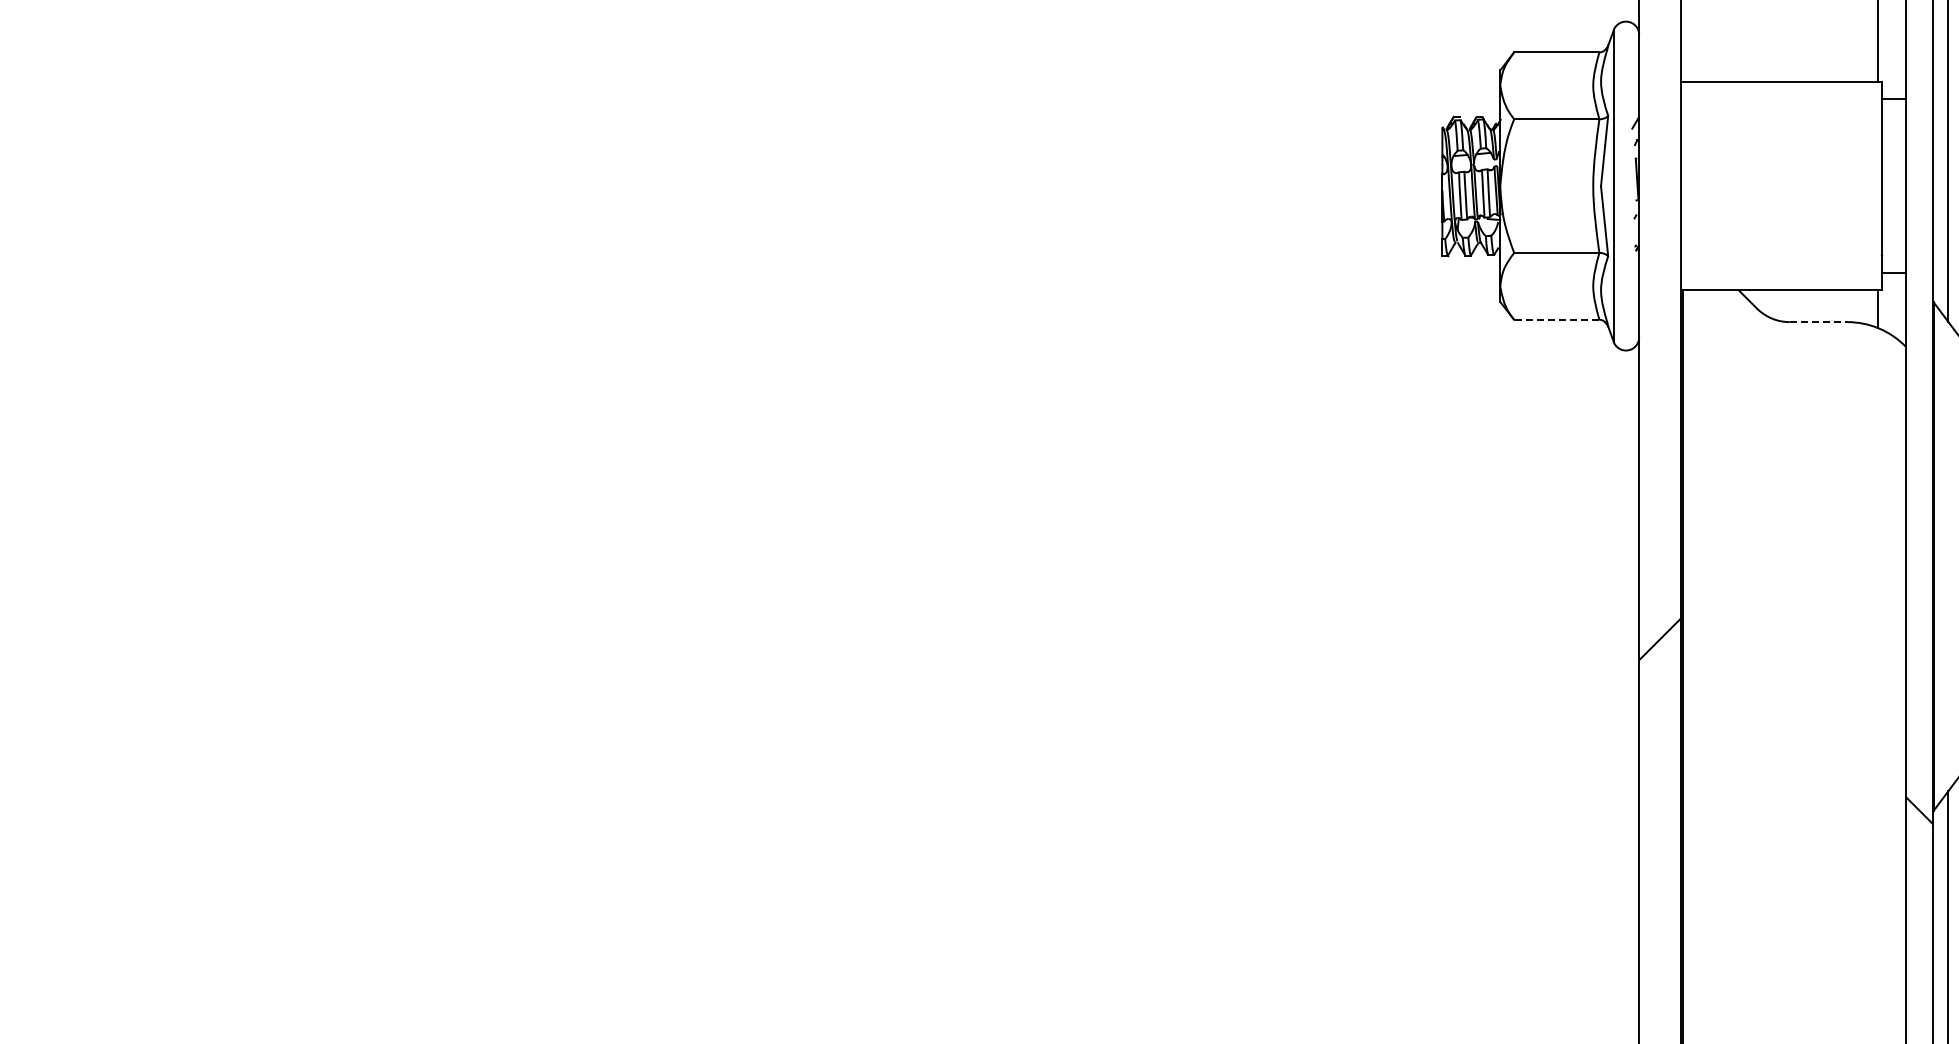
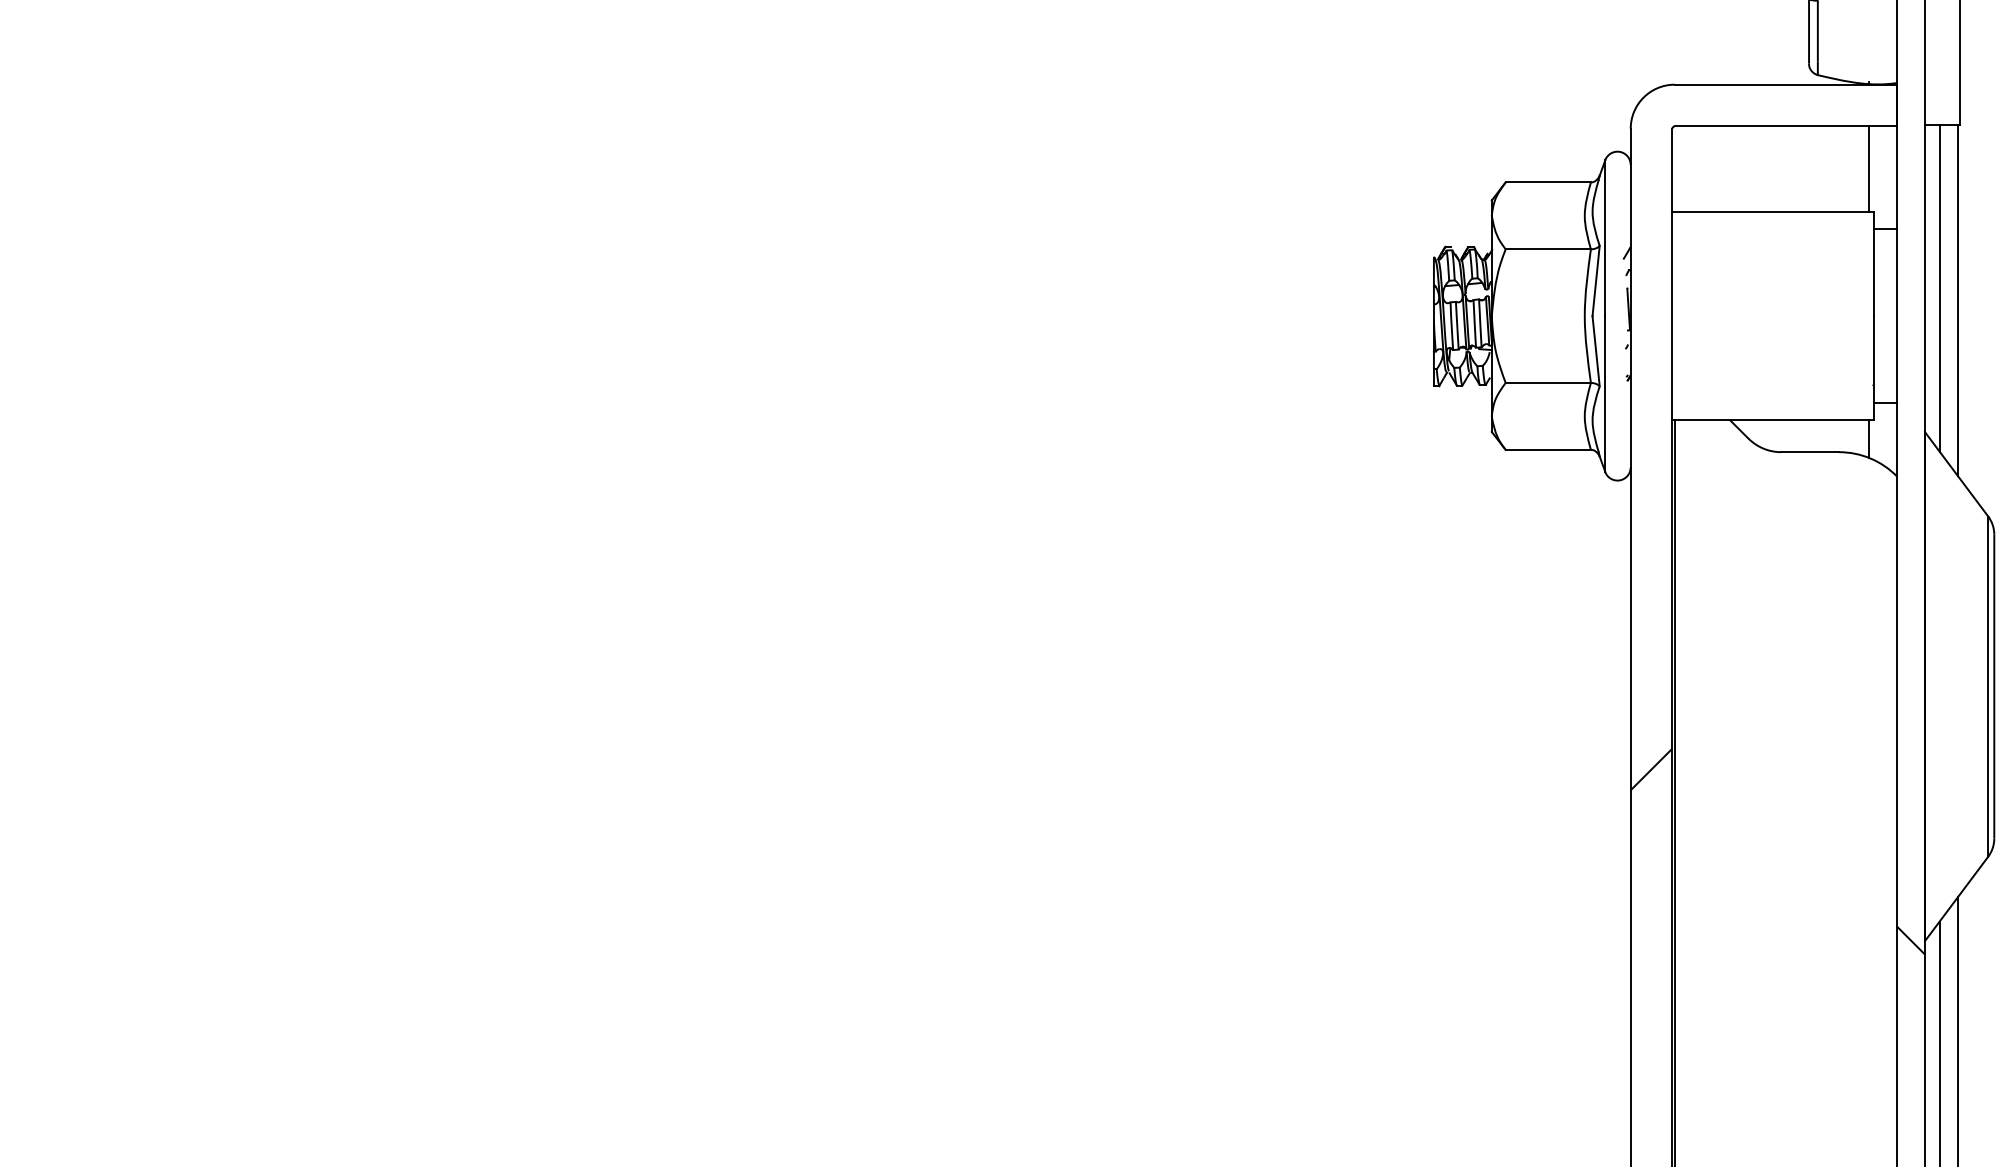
line: (1556, 319) -> (1548, 449), dashed -> solid
line: (1818, 322) -> (1810, 452), dashed -> solid

